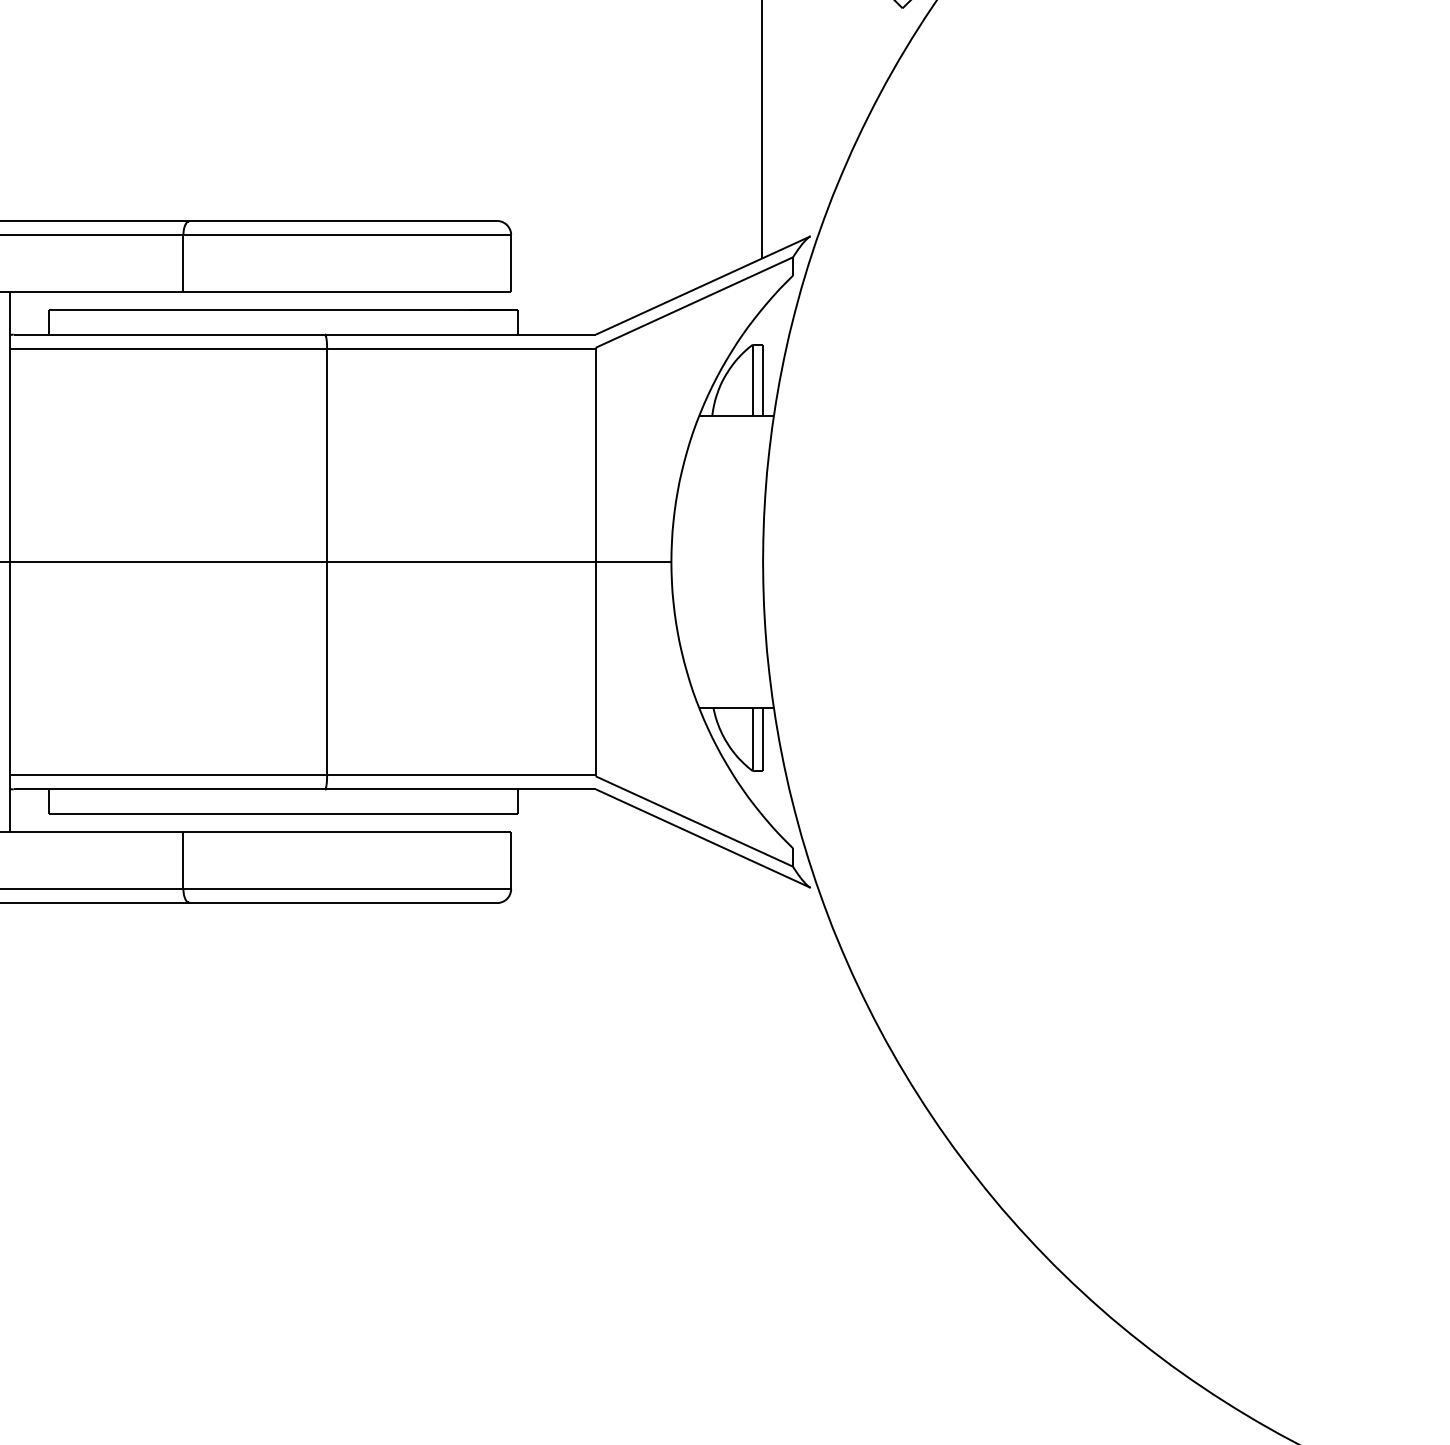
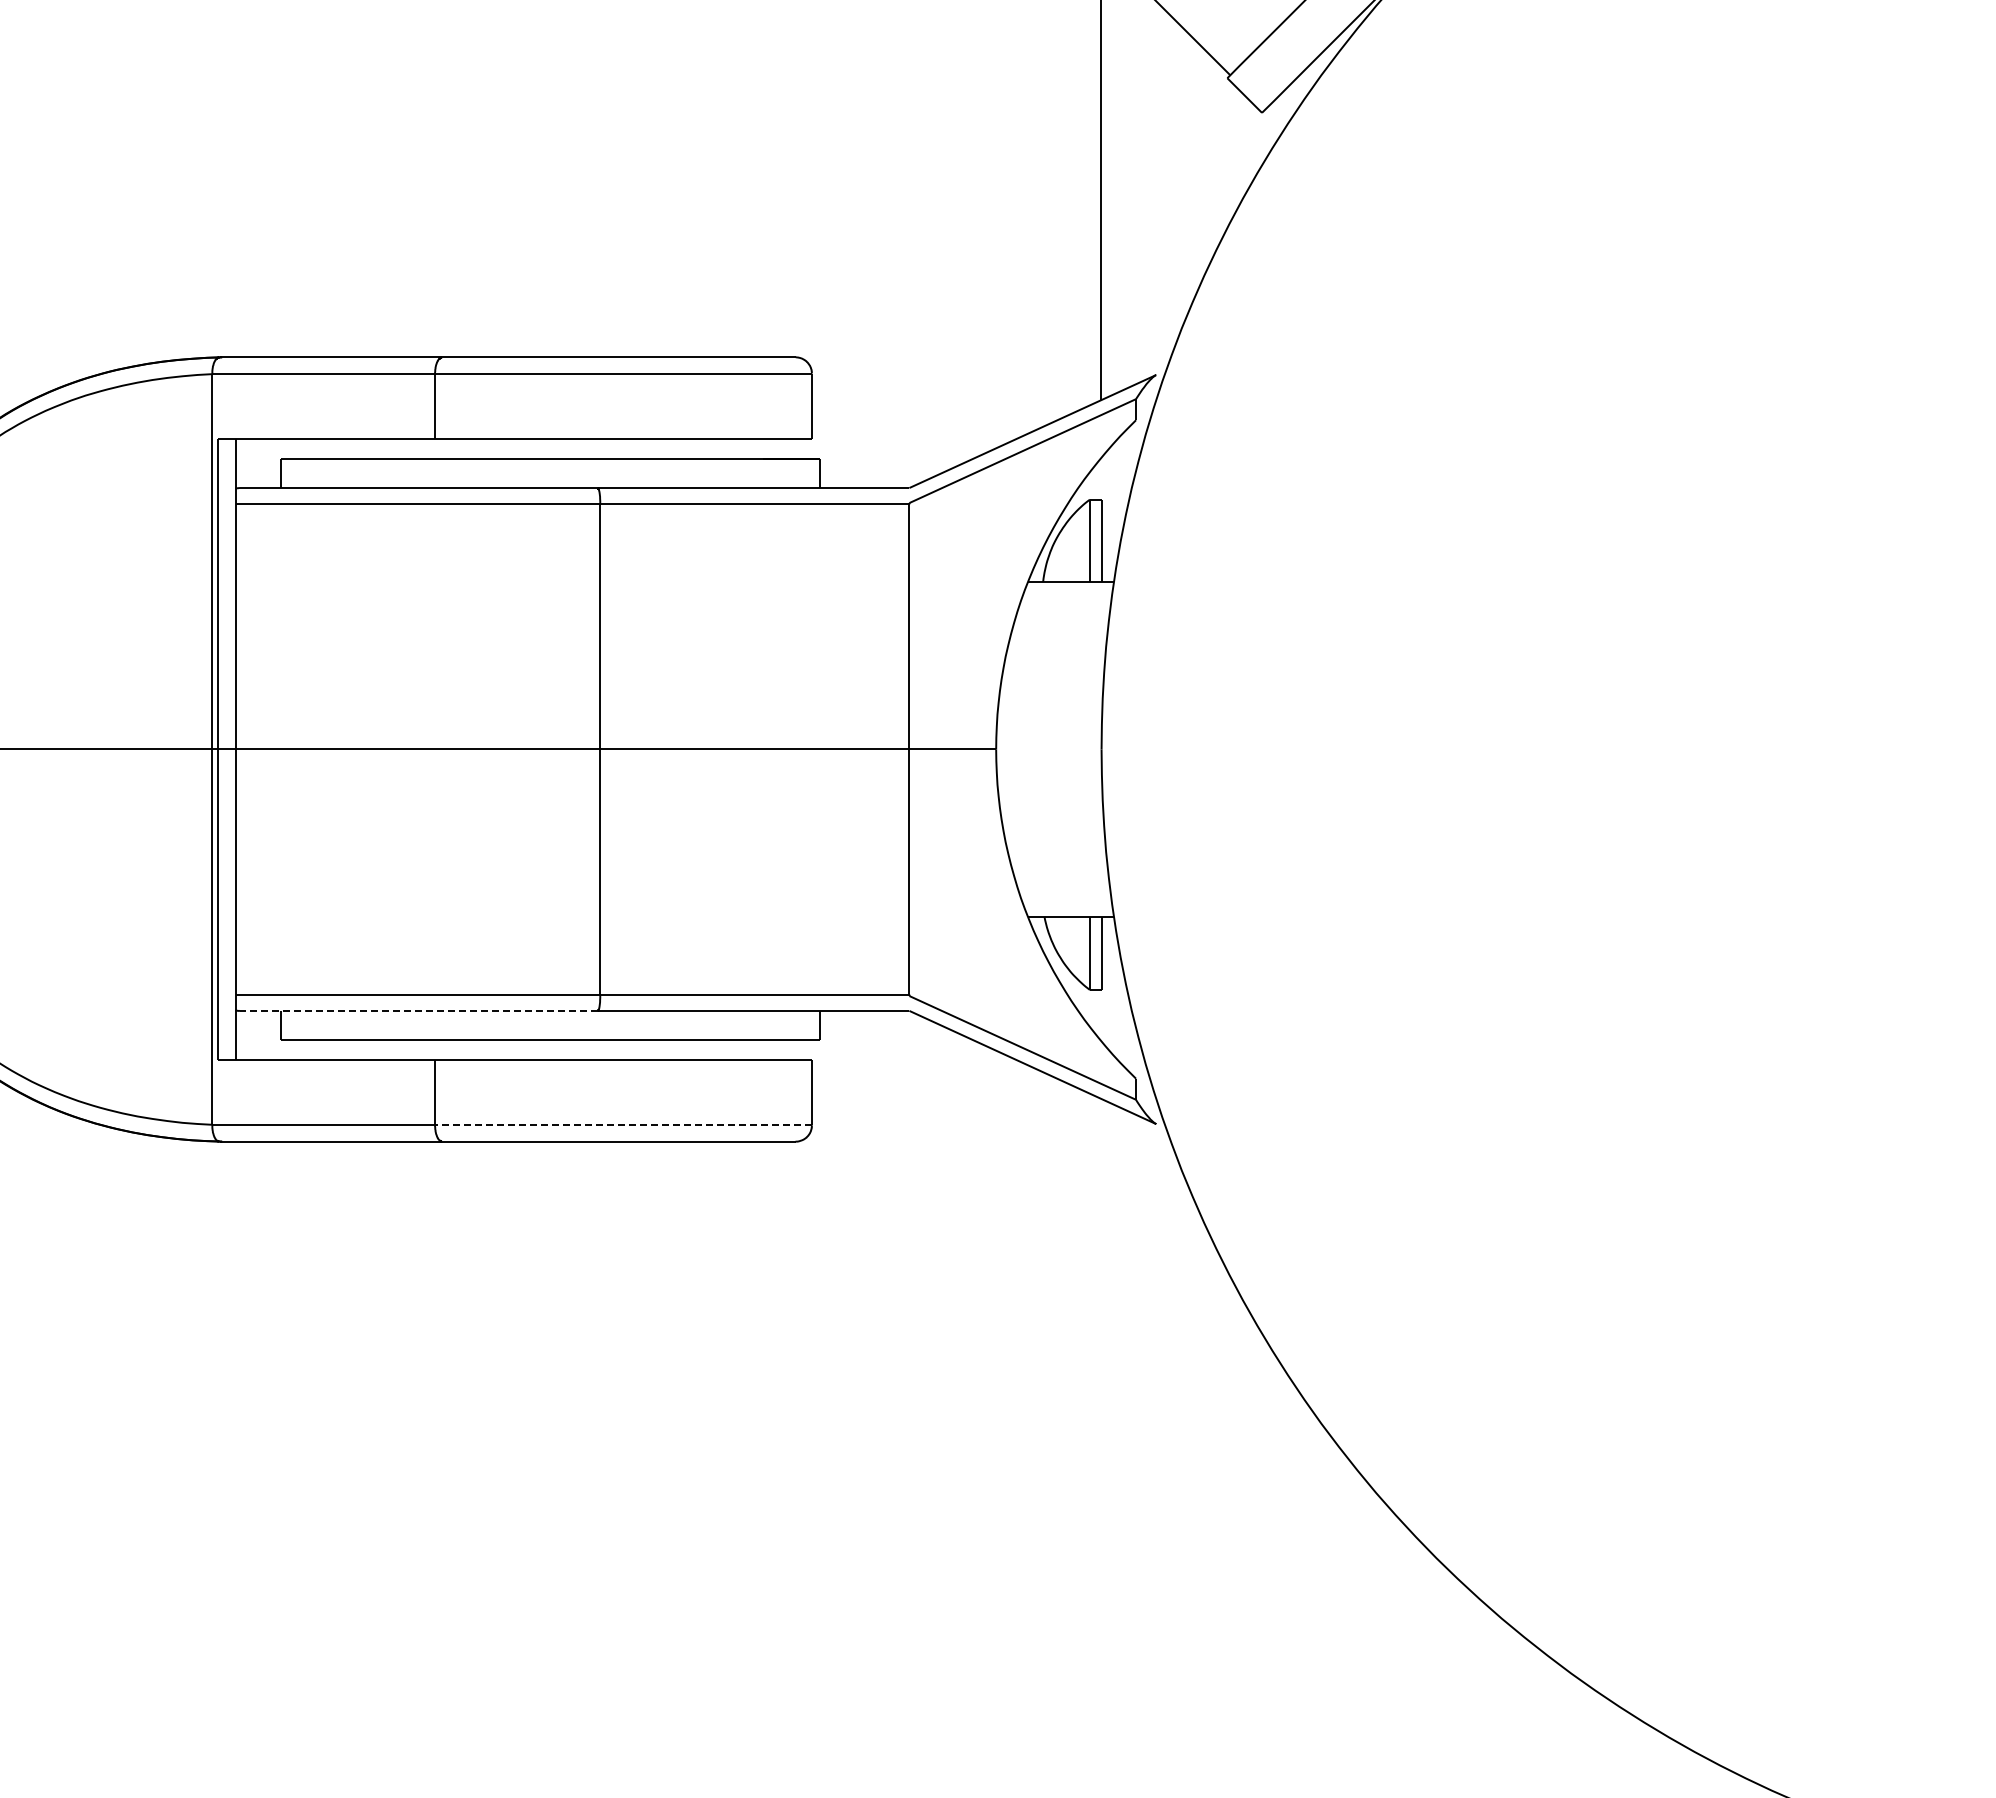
line: (169, 789) -> (418, 1010), solid -> dashed
line: (346, 889) -> (622, 1125), solid -> dashed

